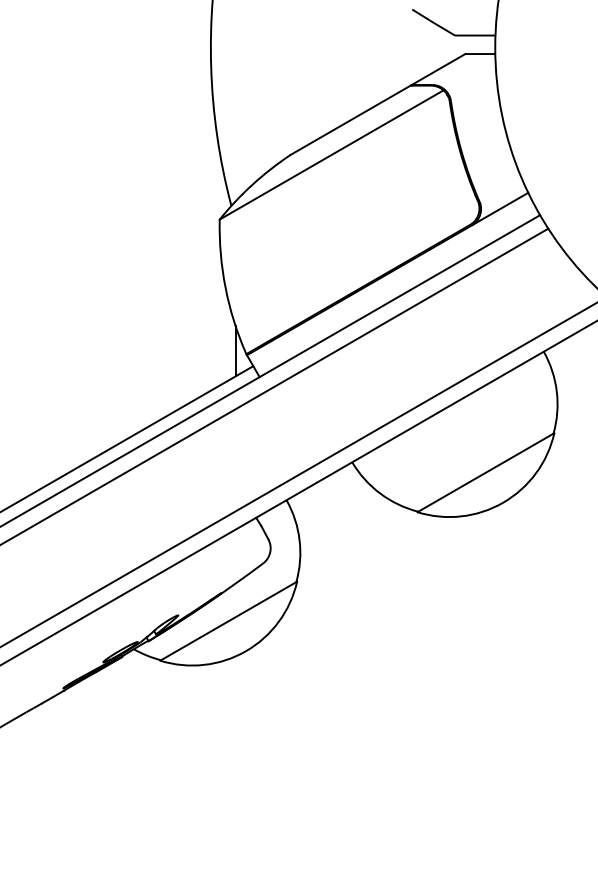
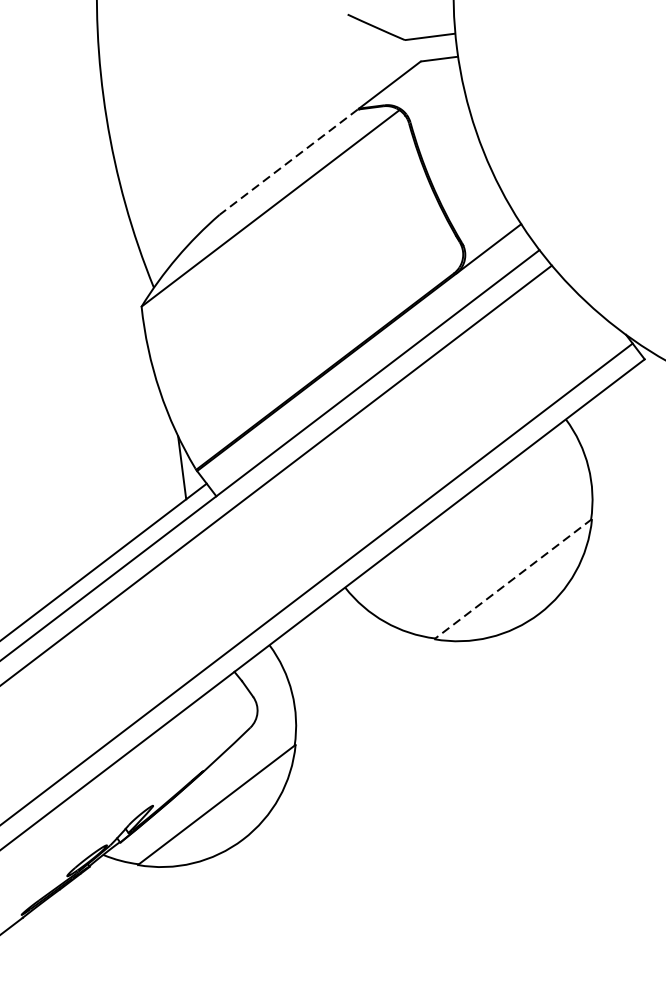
line: (350, 120) -> (288, 162), solid -> dashed
line: (485, 472) -> (512, 578), solid -> dashed

